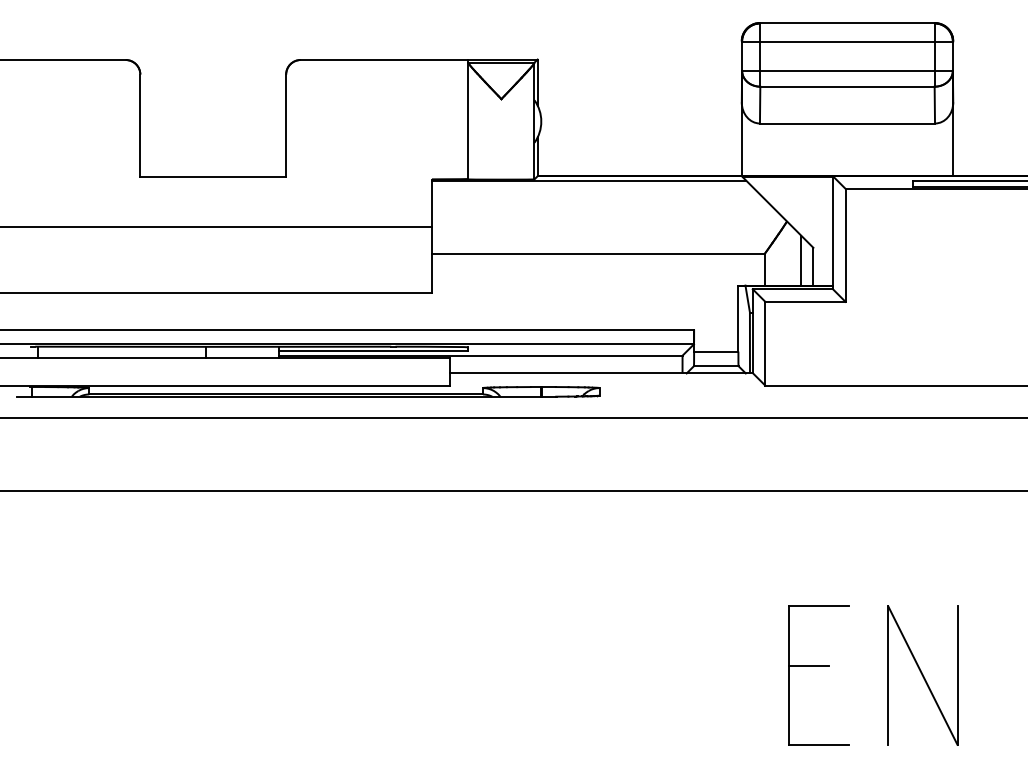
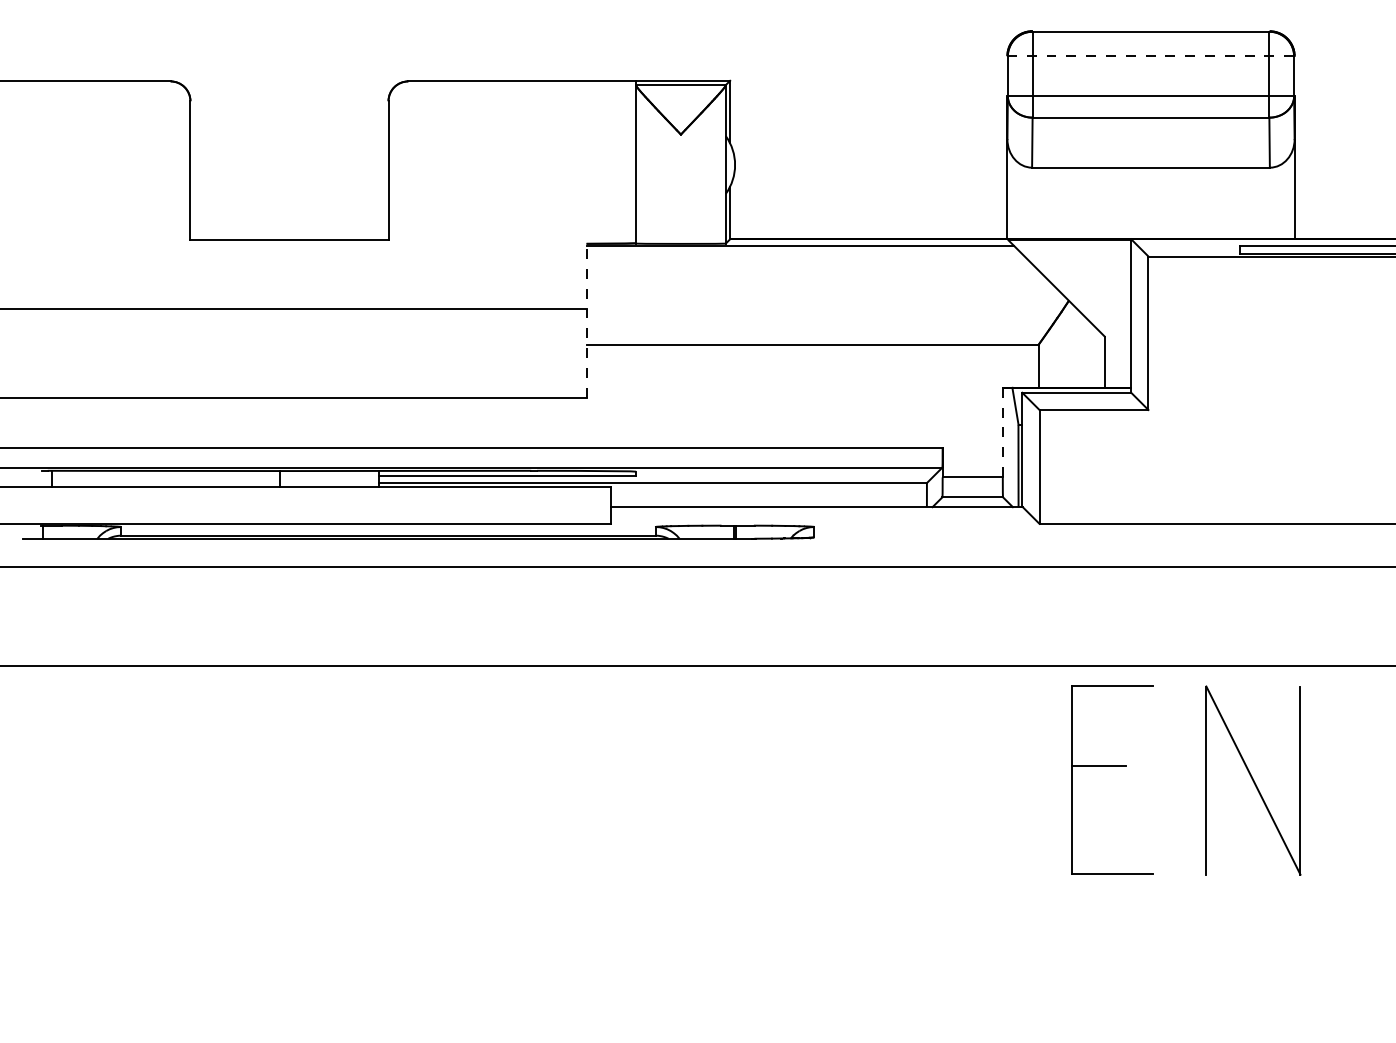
line: (847, 41) -> (1150, 56), solid -> dashed
line: (431, 236) -> (586, 320), solid -> dashed
line: (801, 260) -> (1088, 353), removed
line: (738, 318) -> (1002, 432), solid -> dashed
part: (819, 665) -> (1112, 766), moved
part: (922, 675) -> (1253, 780), moved

